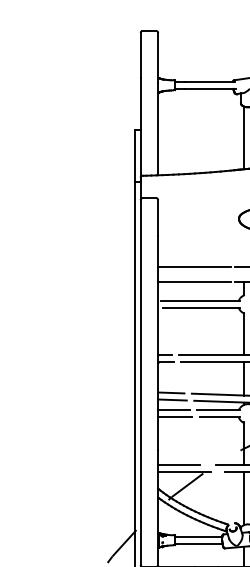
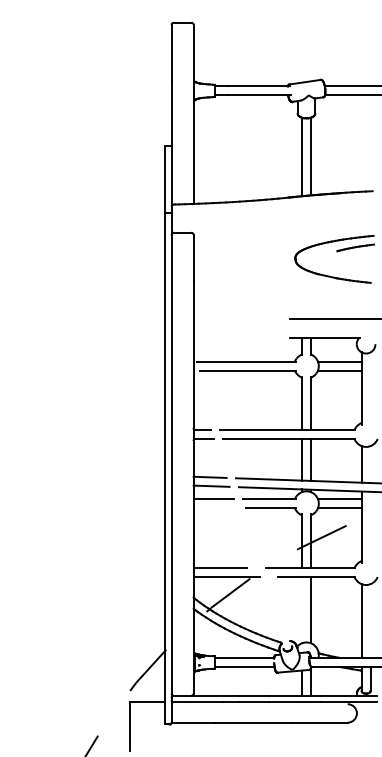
line: (193, 267) -> (238, 319), removed
line: (193, 281) -> (238, 337), removed
line: (174, 417) -> (214, 508), removed
line: (244, 498) -> (302, 610), removed

